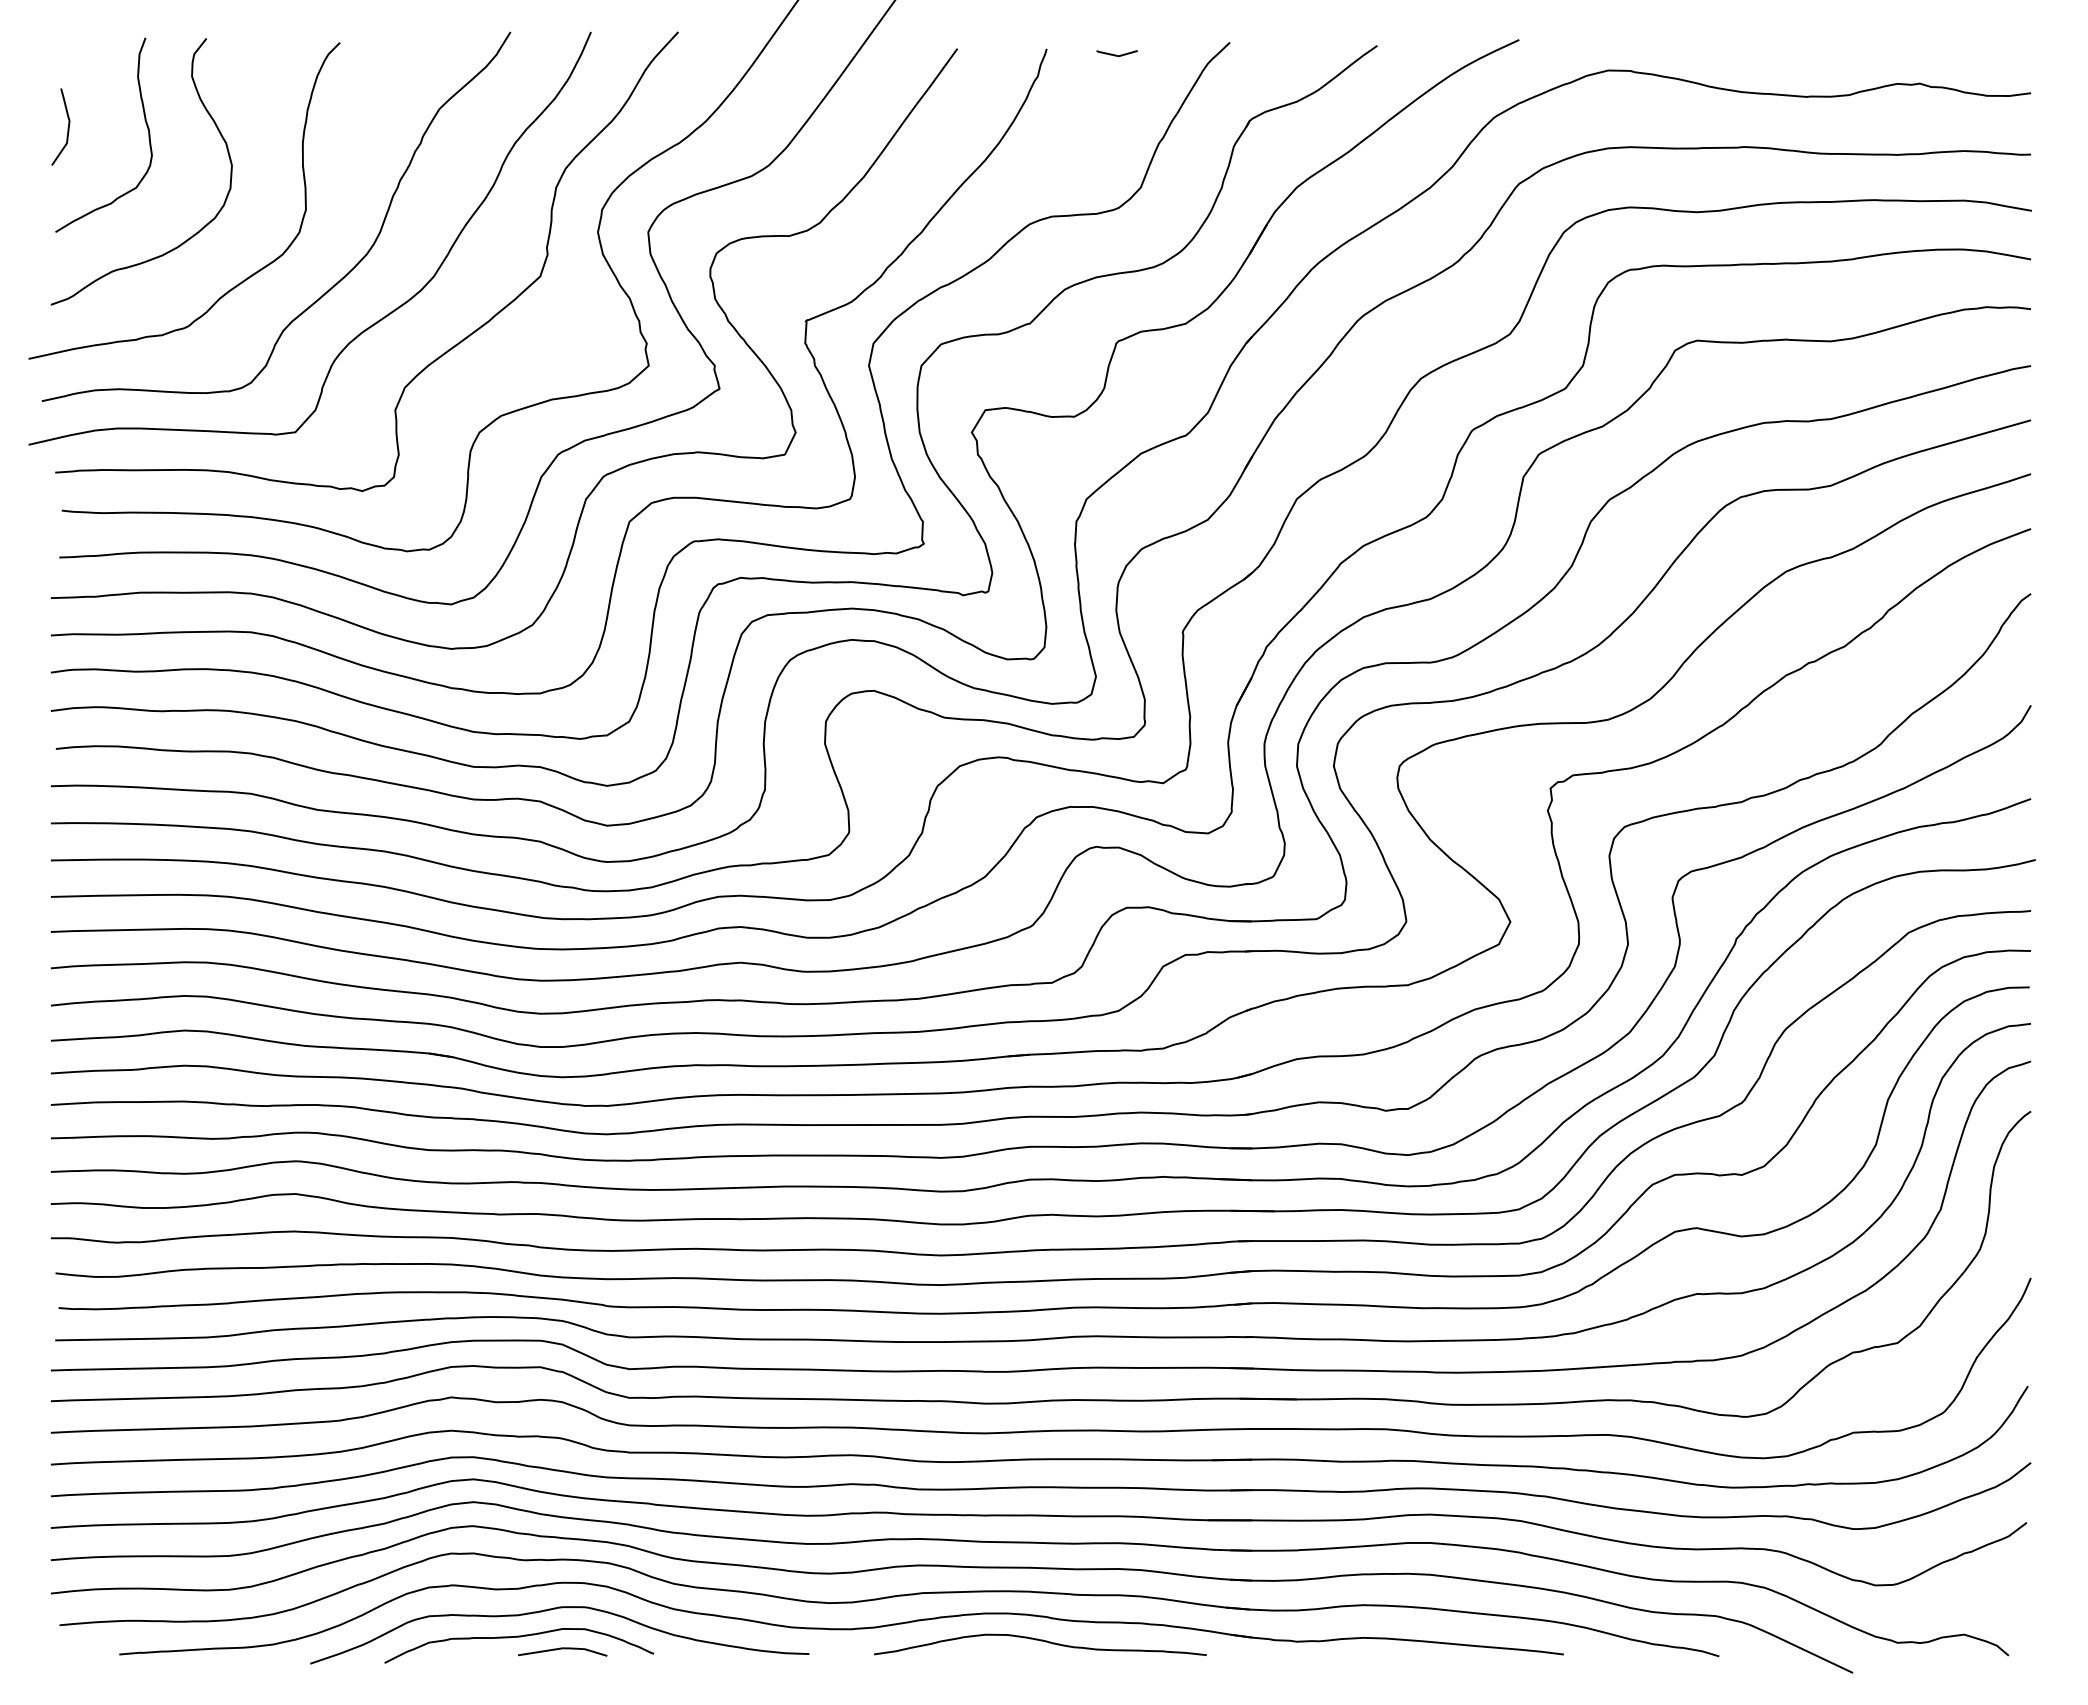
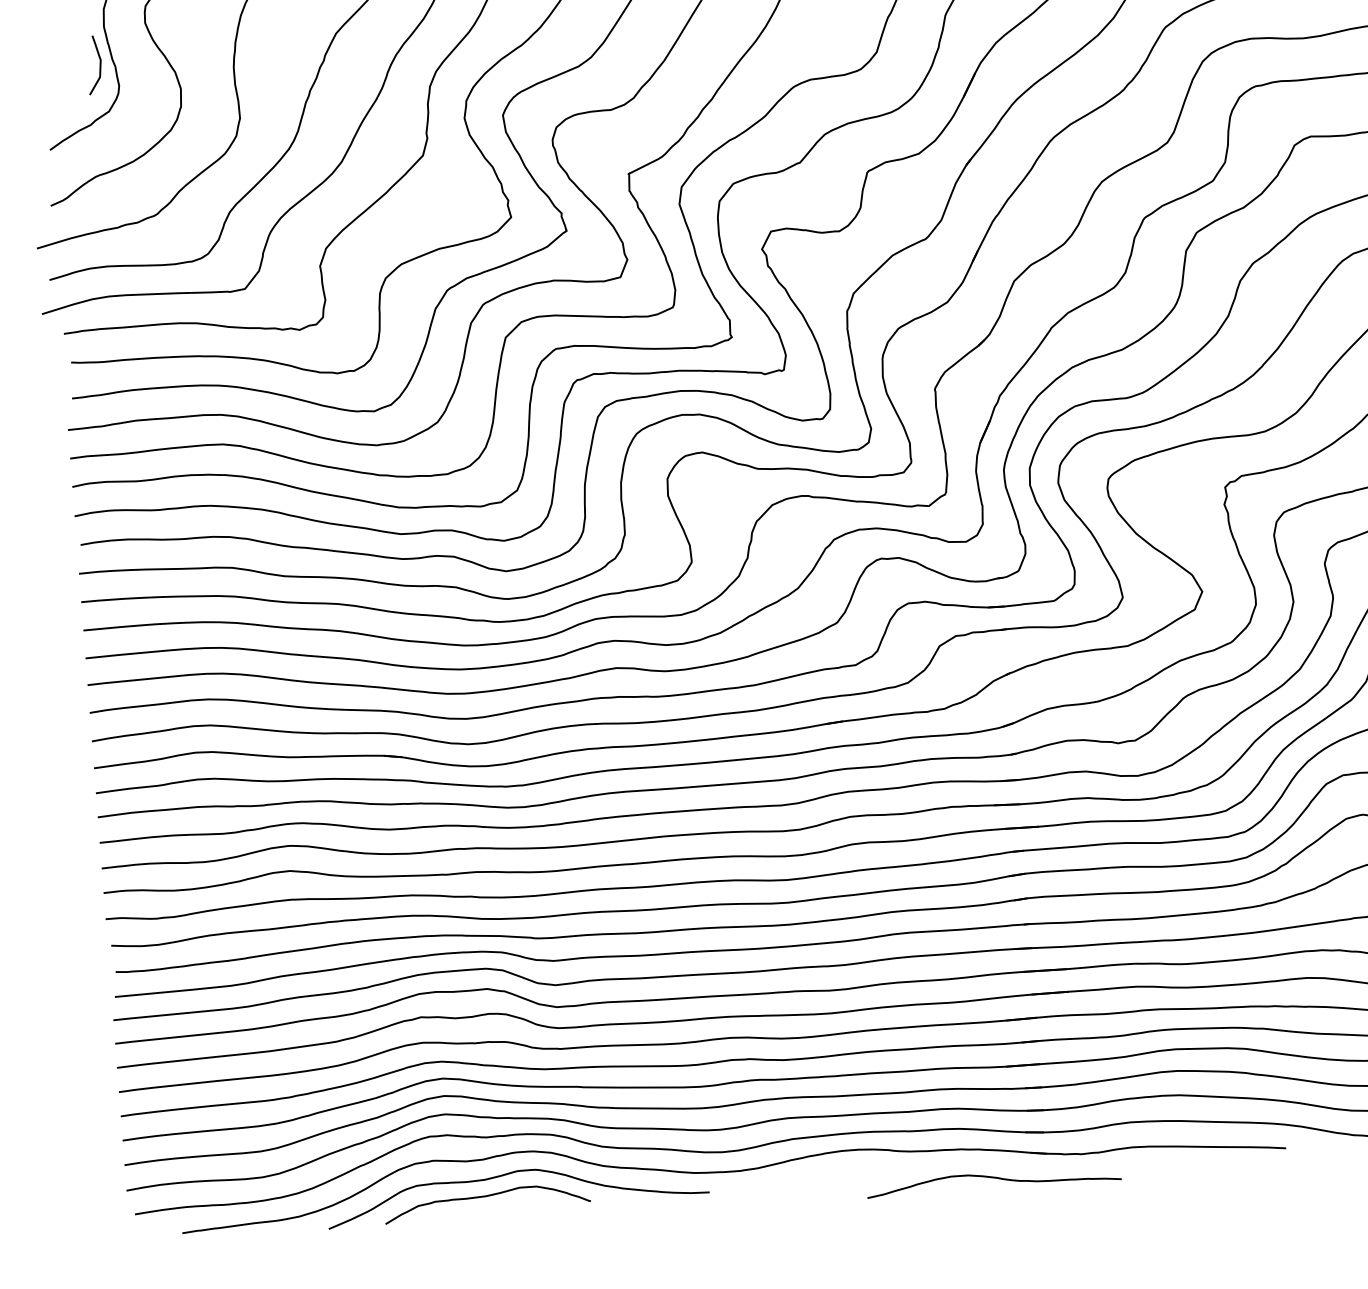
curve: (67, 127) -> (99, 65), moved
curve: (1040, 1641) -> (993, 1178), moved
line: (562, 1649) -> (520, 1203), removed

